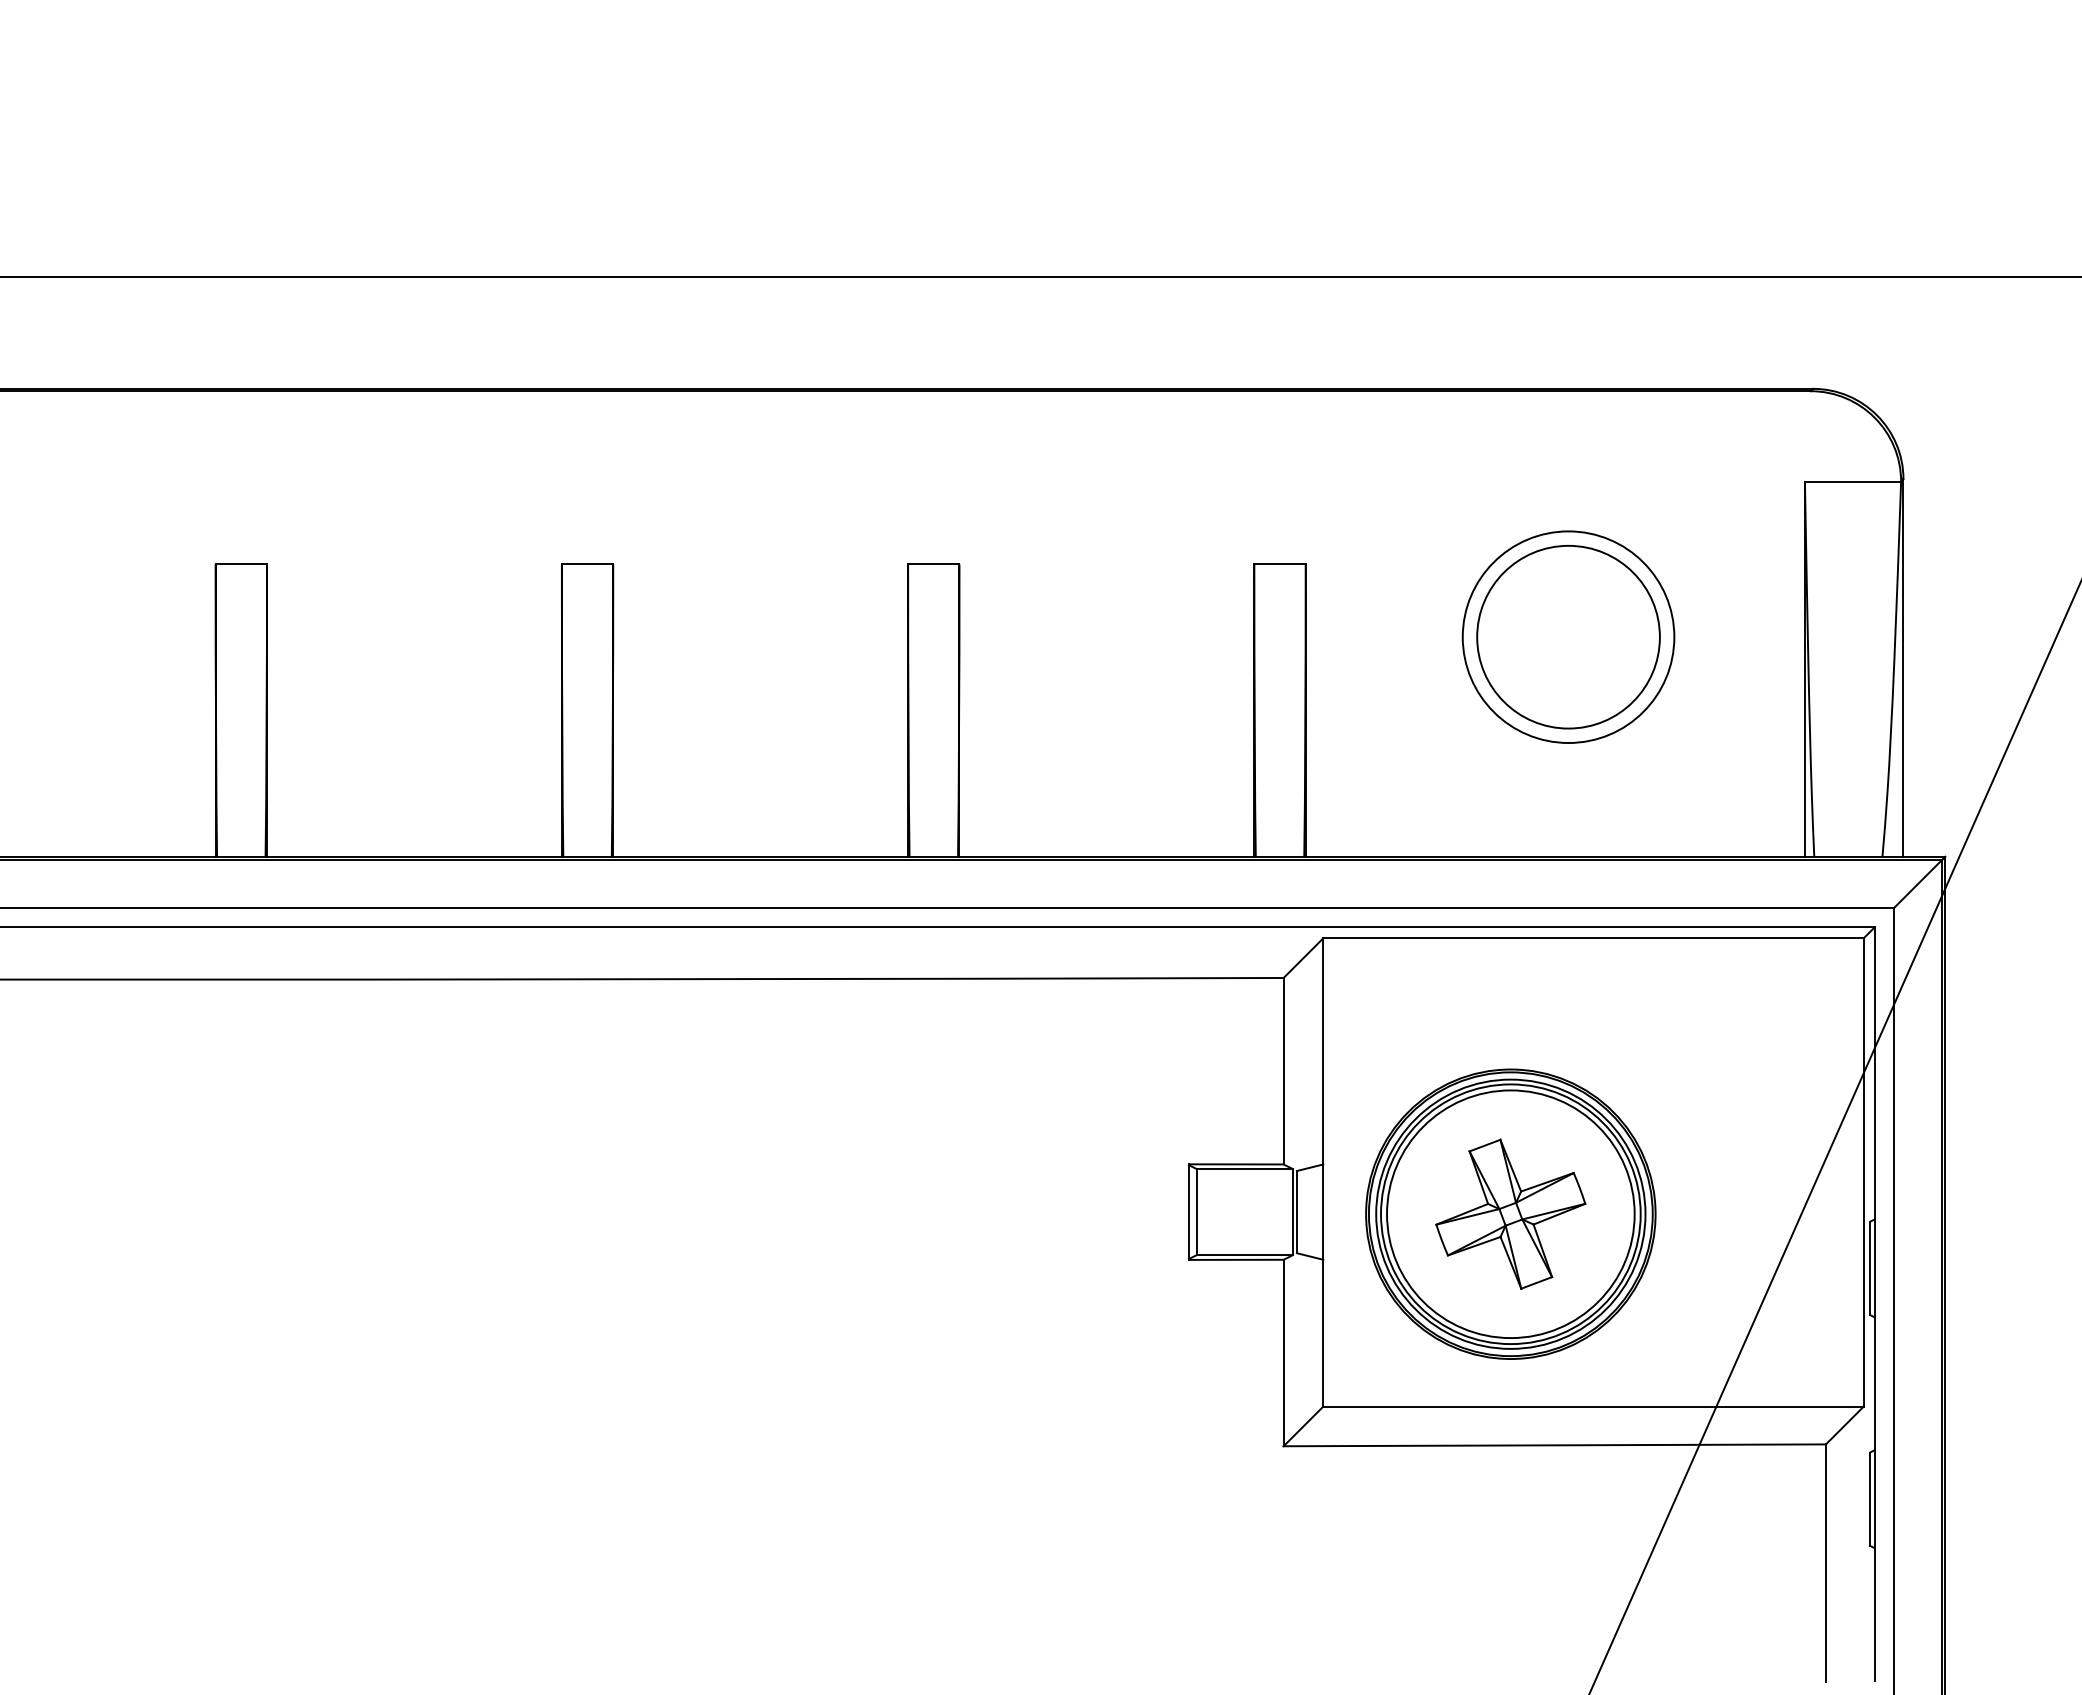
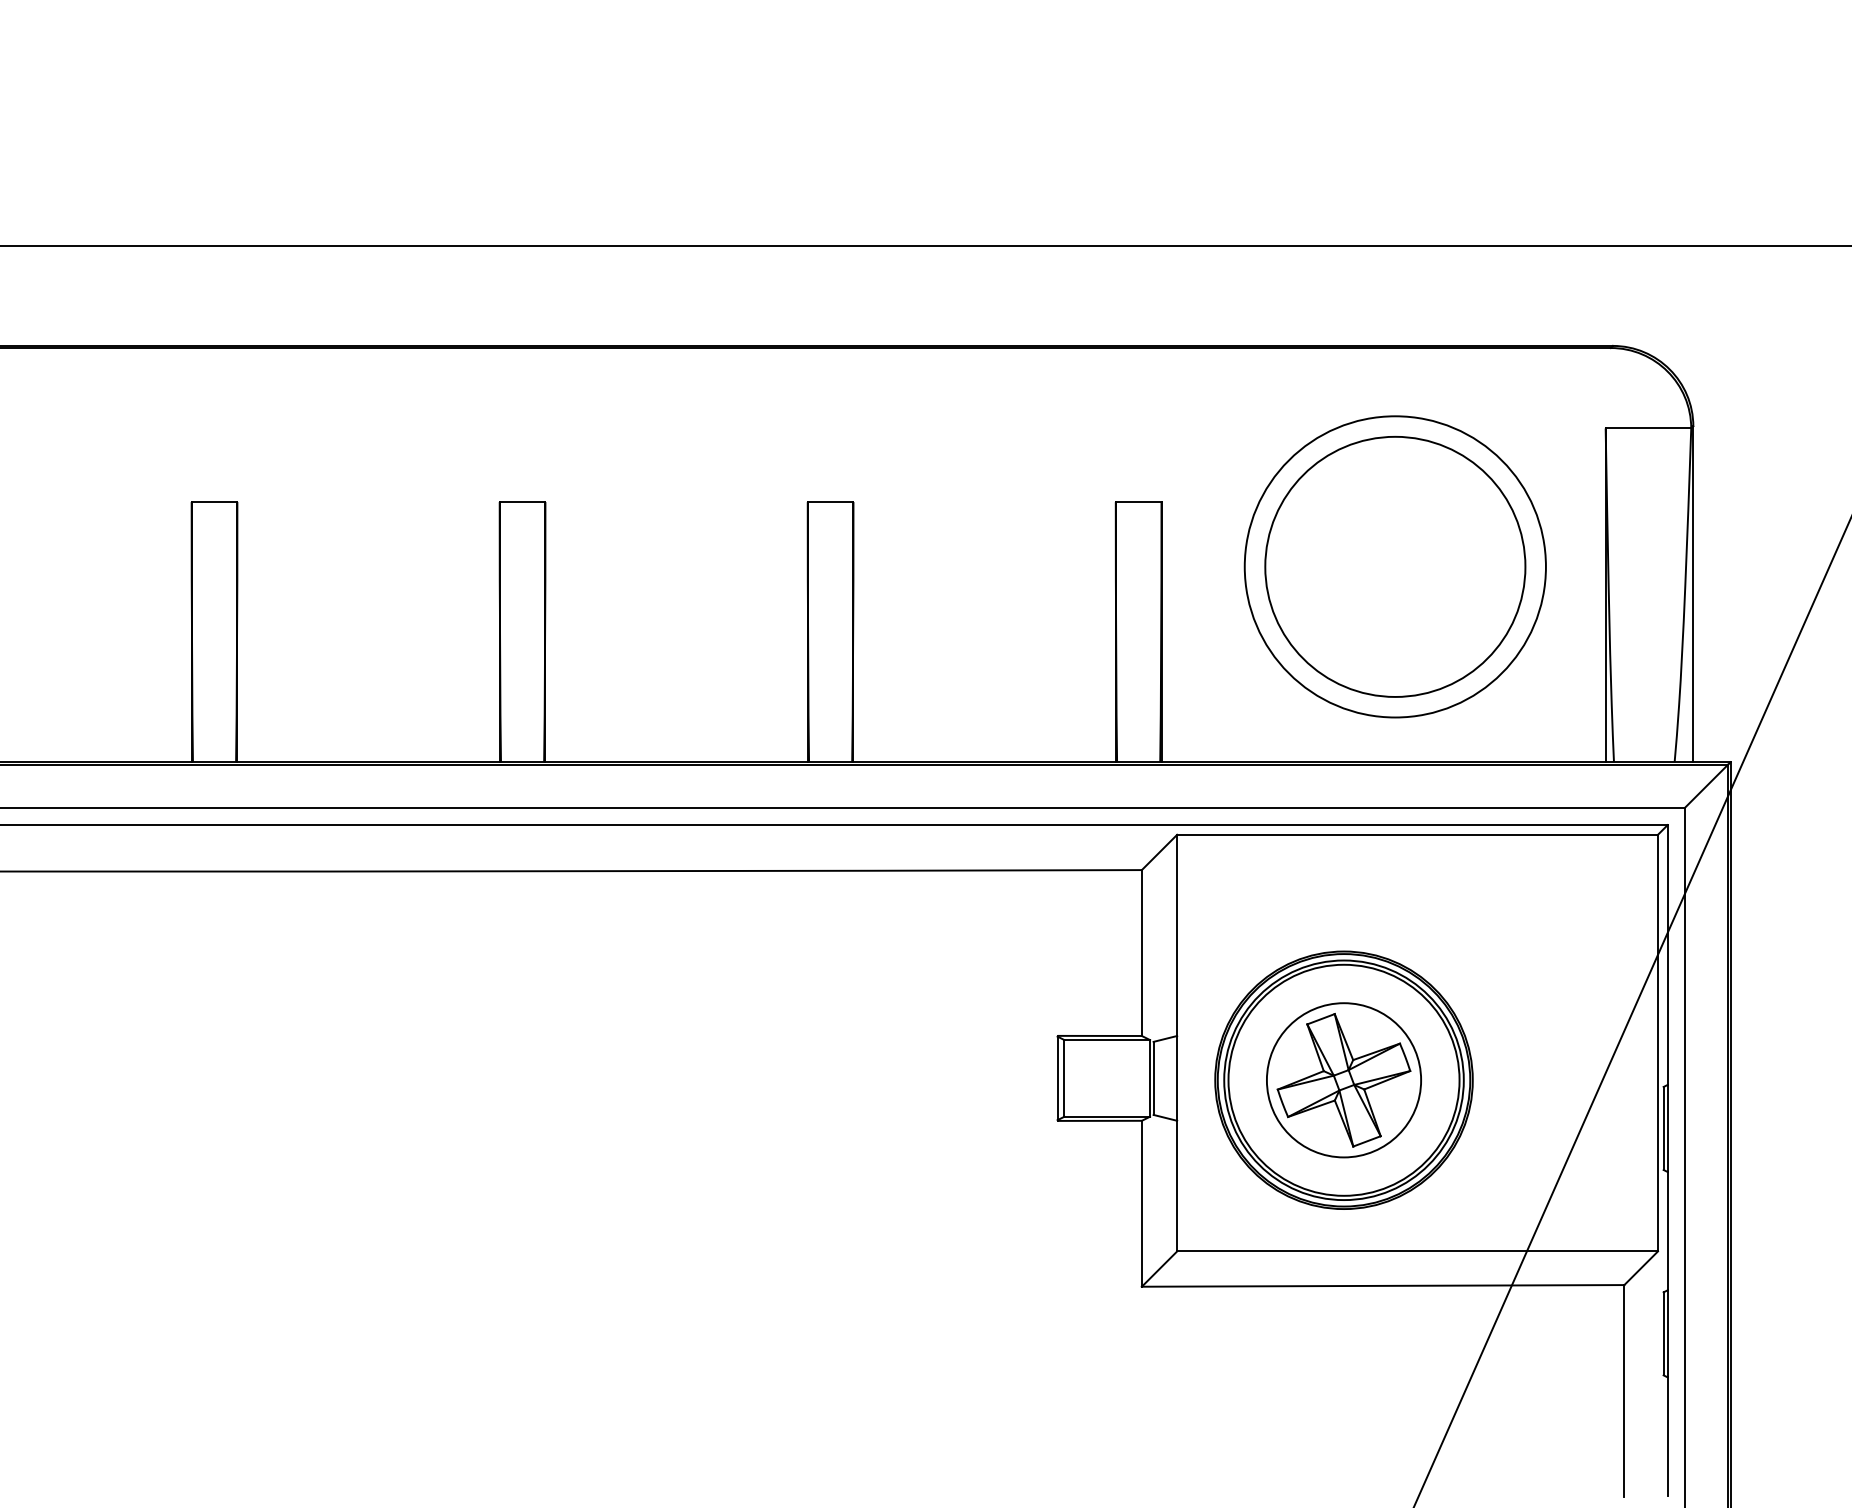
circle: (1568, 636) -> (1395, 566), size x1.6
circle: (1568, 637) -> (1395, 567), size x1.6
circle: (1510, 1214) -> (1343, 1080), size x0.7

